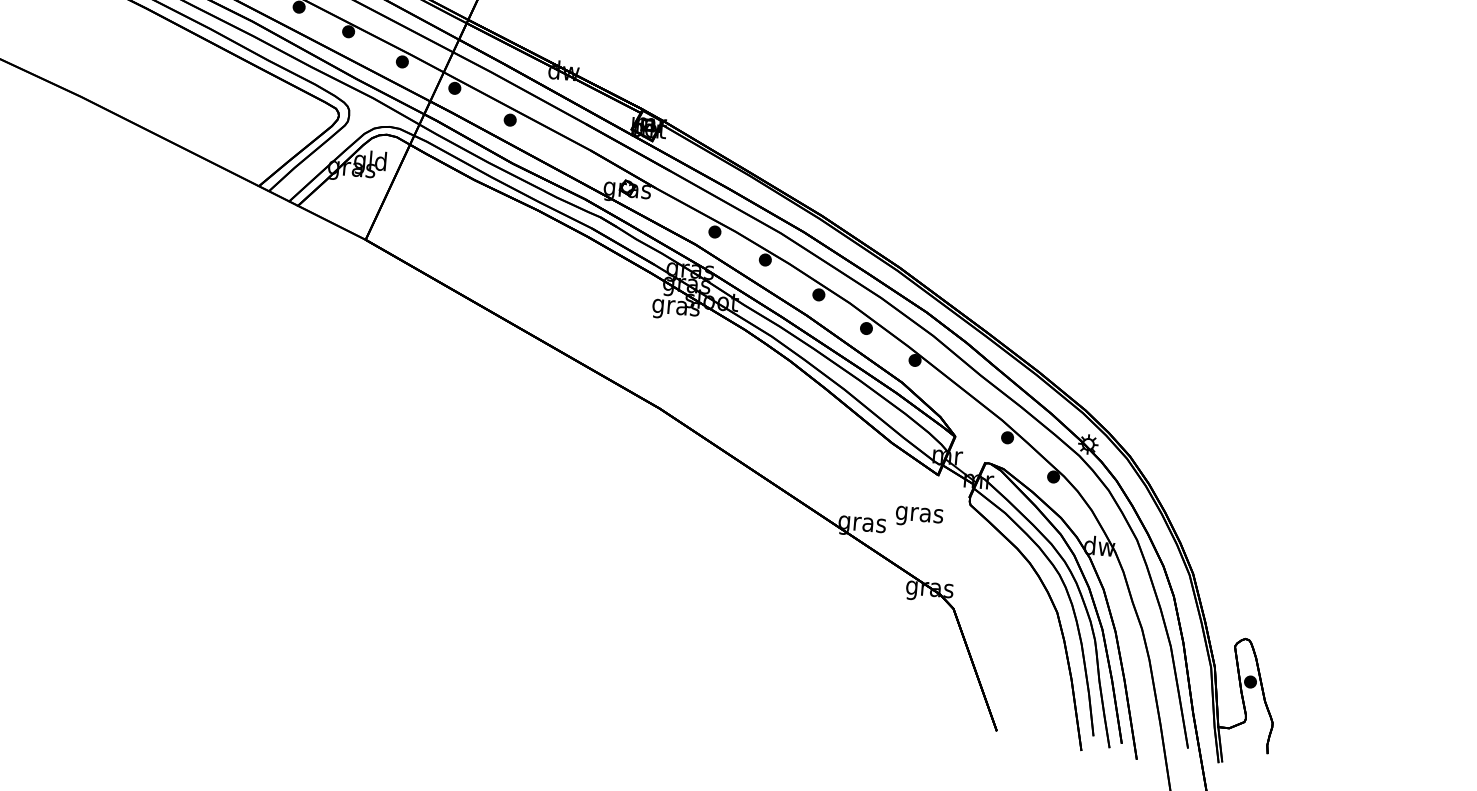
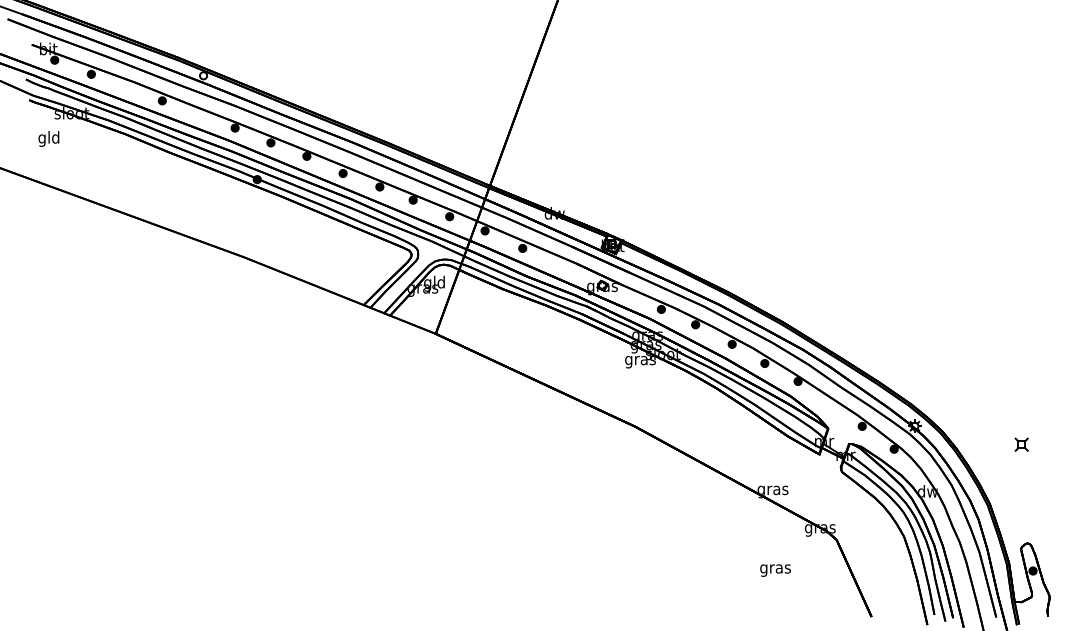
part: (1249, 486) -> (1021, 444), added
text: (919, 516) -> (775, 570), moved

